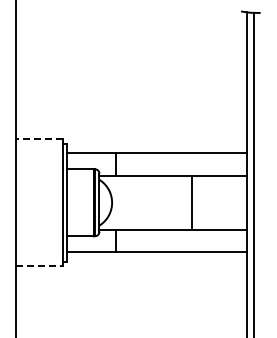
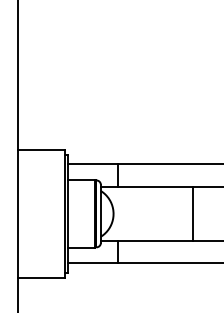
line: (39, 139) -> (40, 150), dashed -> solid
line: (40, 266) -> (41, 277), dashed -> solid

